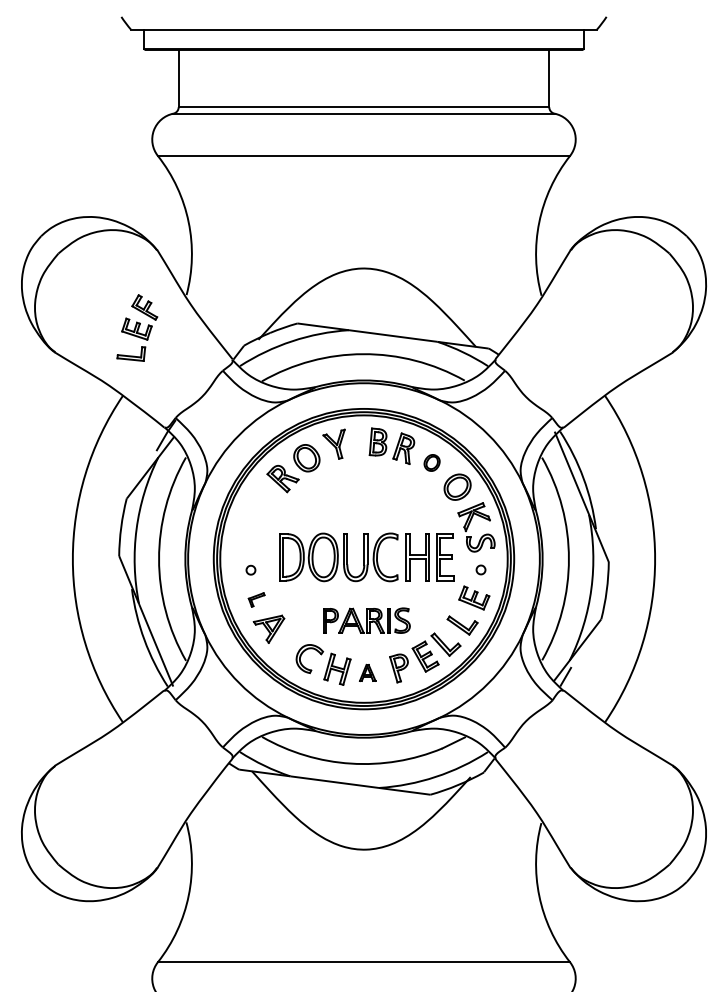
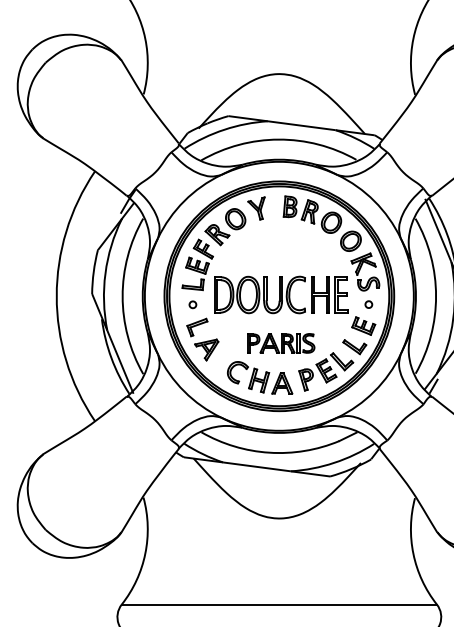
part: (137, 327) -> (197, 264), moved
part: (431, 462) -> (330, 222), size x1.67
part: (256, 599) -> (197, 327), size x1.67
part: (367, 672) -> (282, 383), size x1.67

